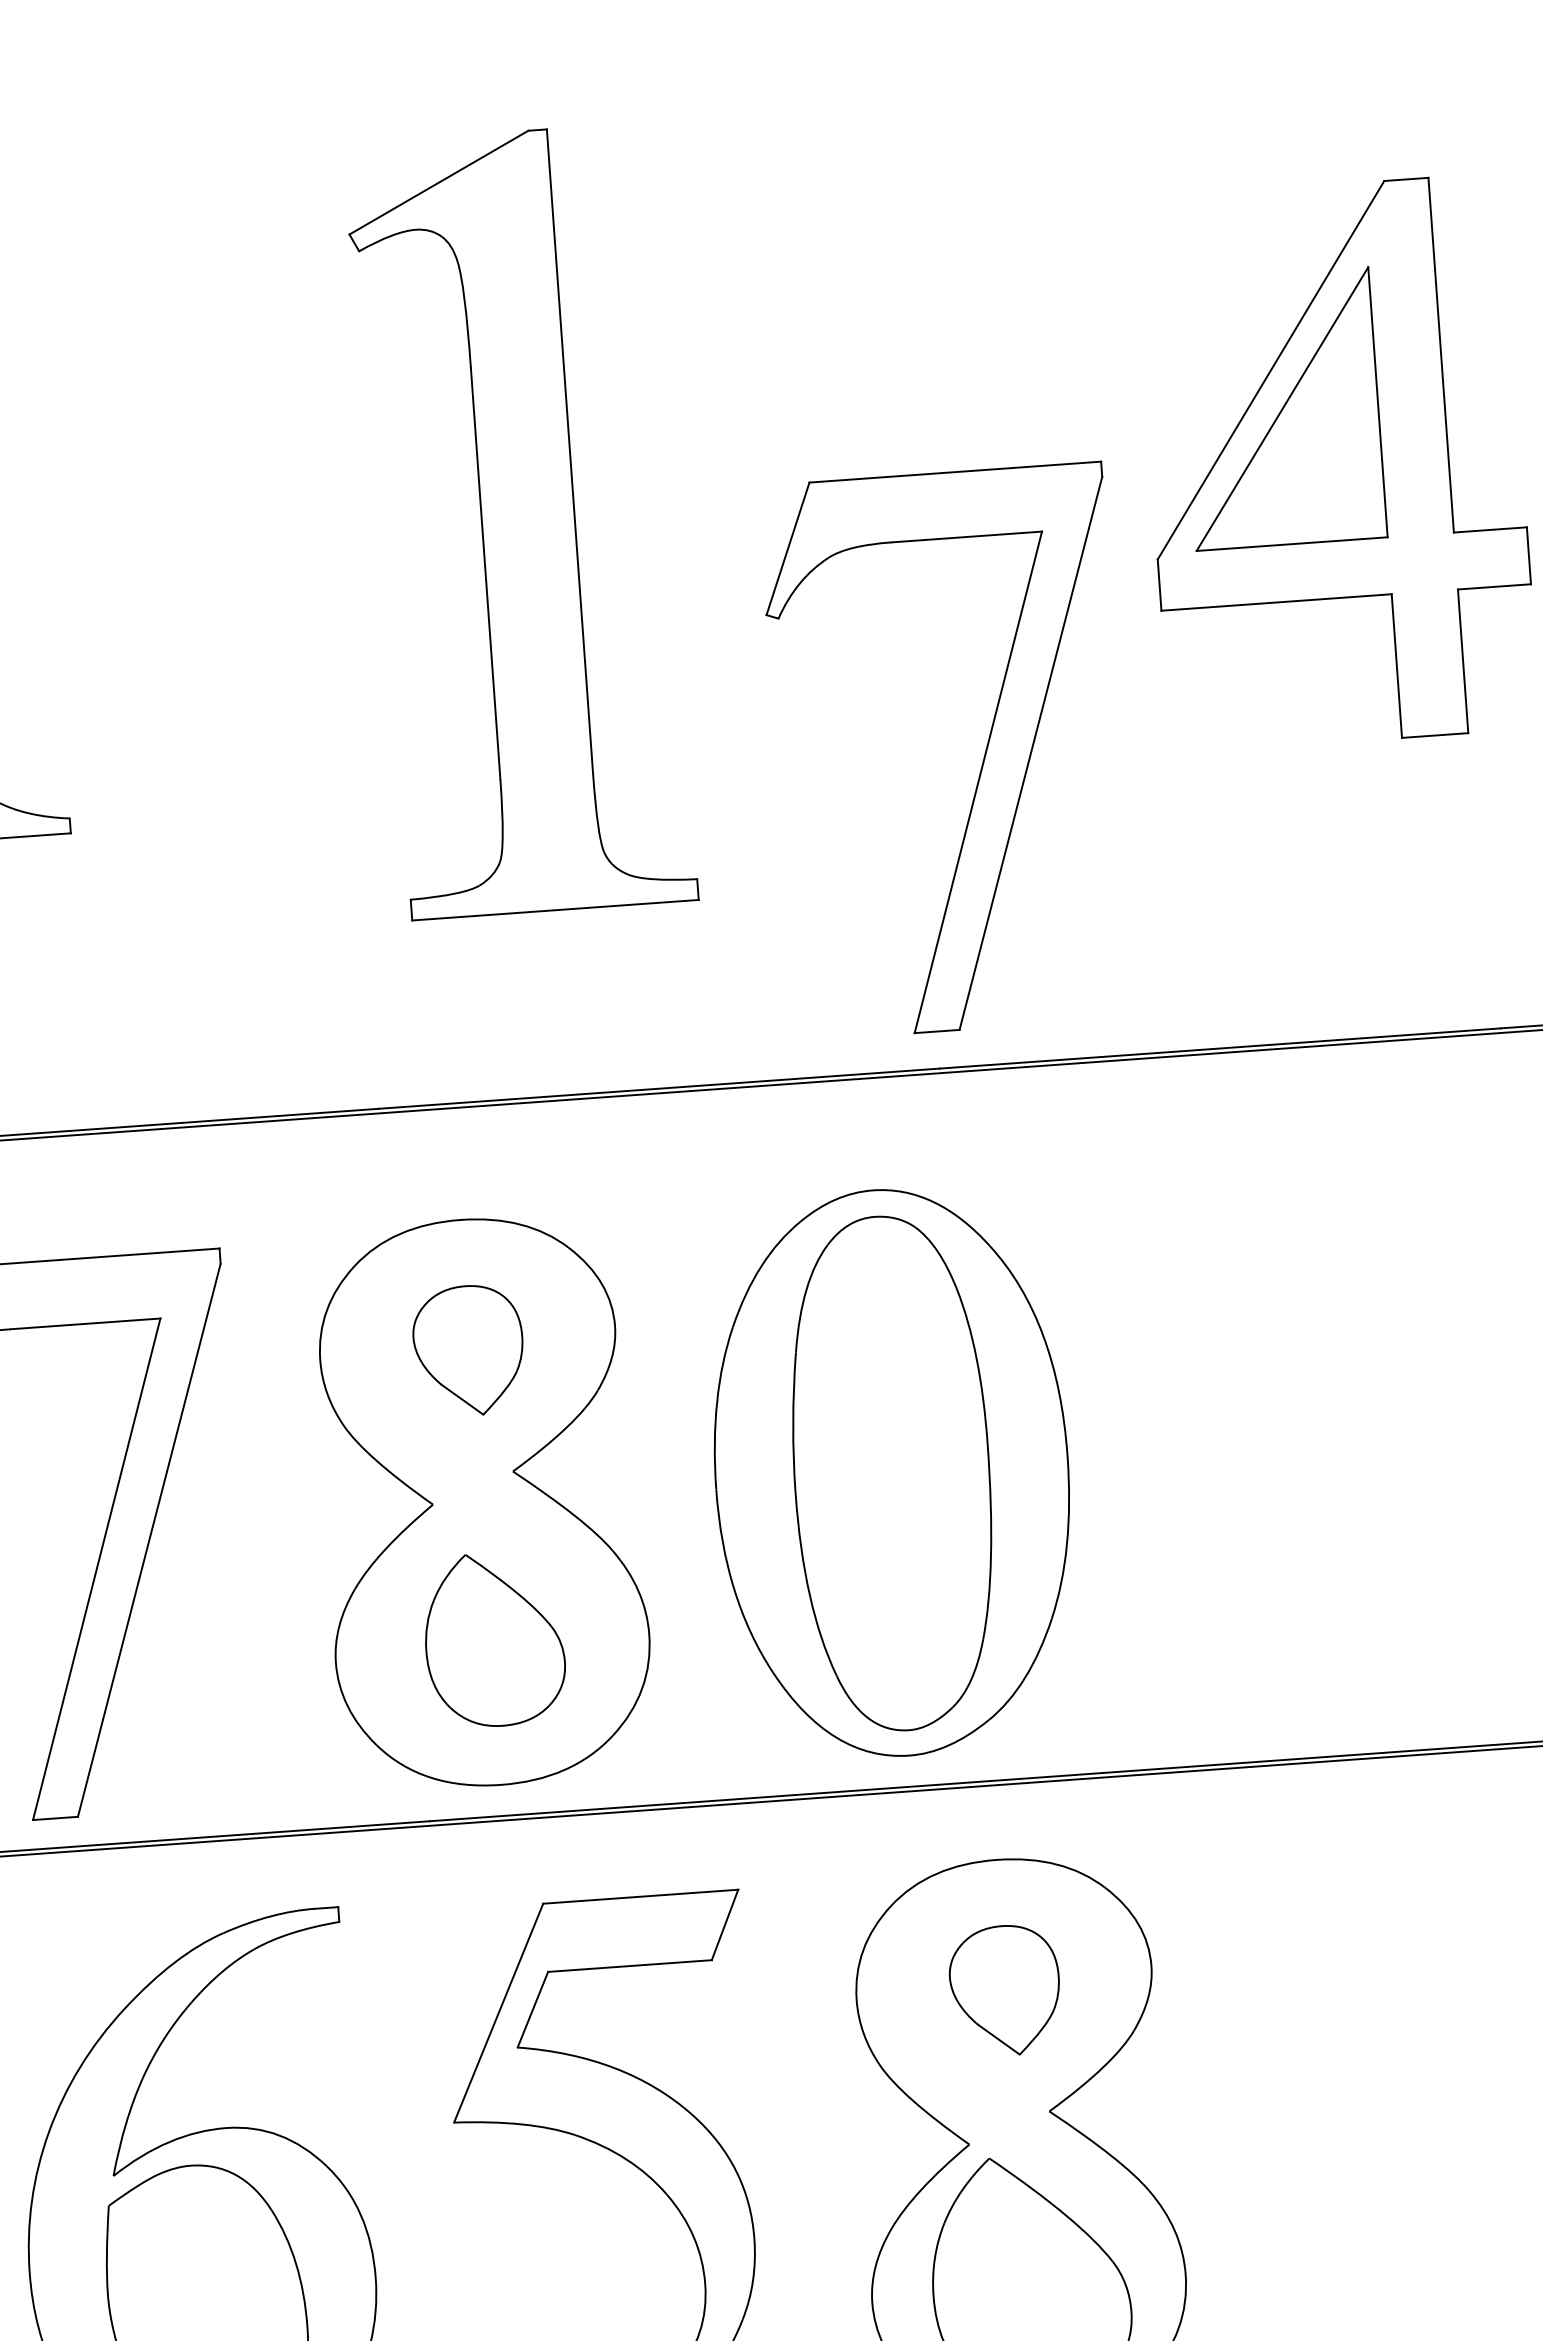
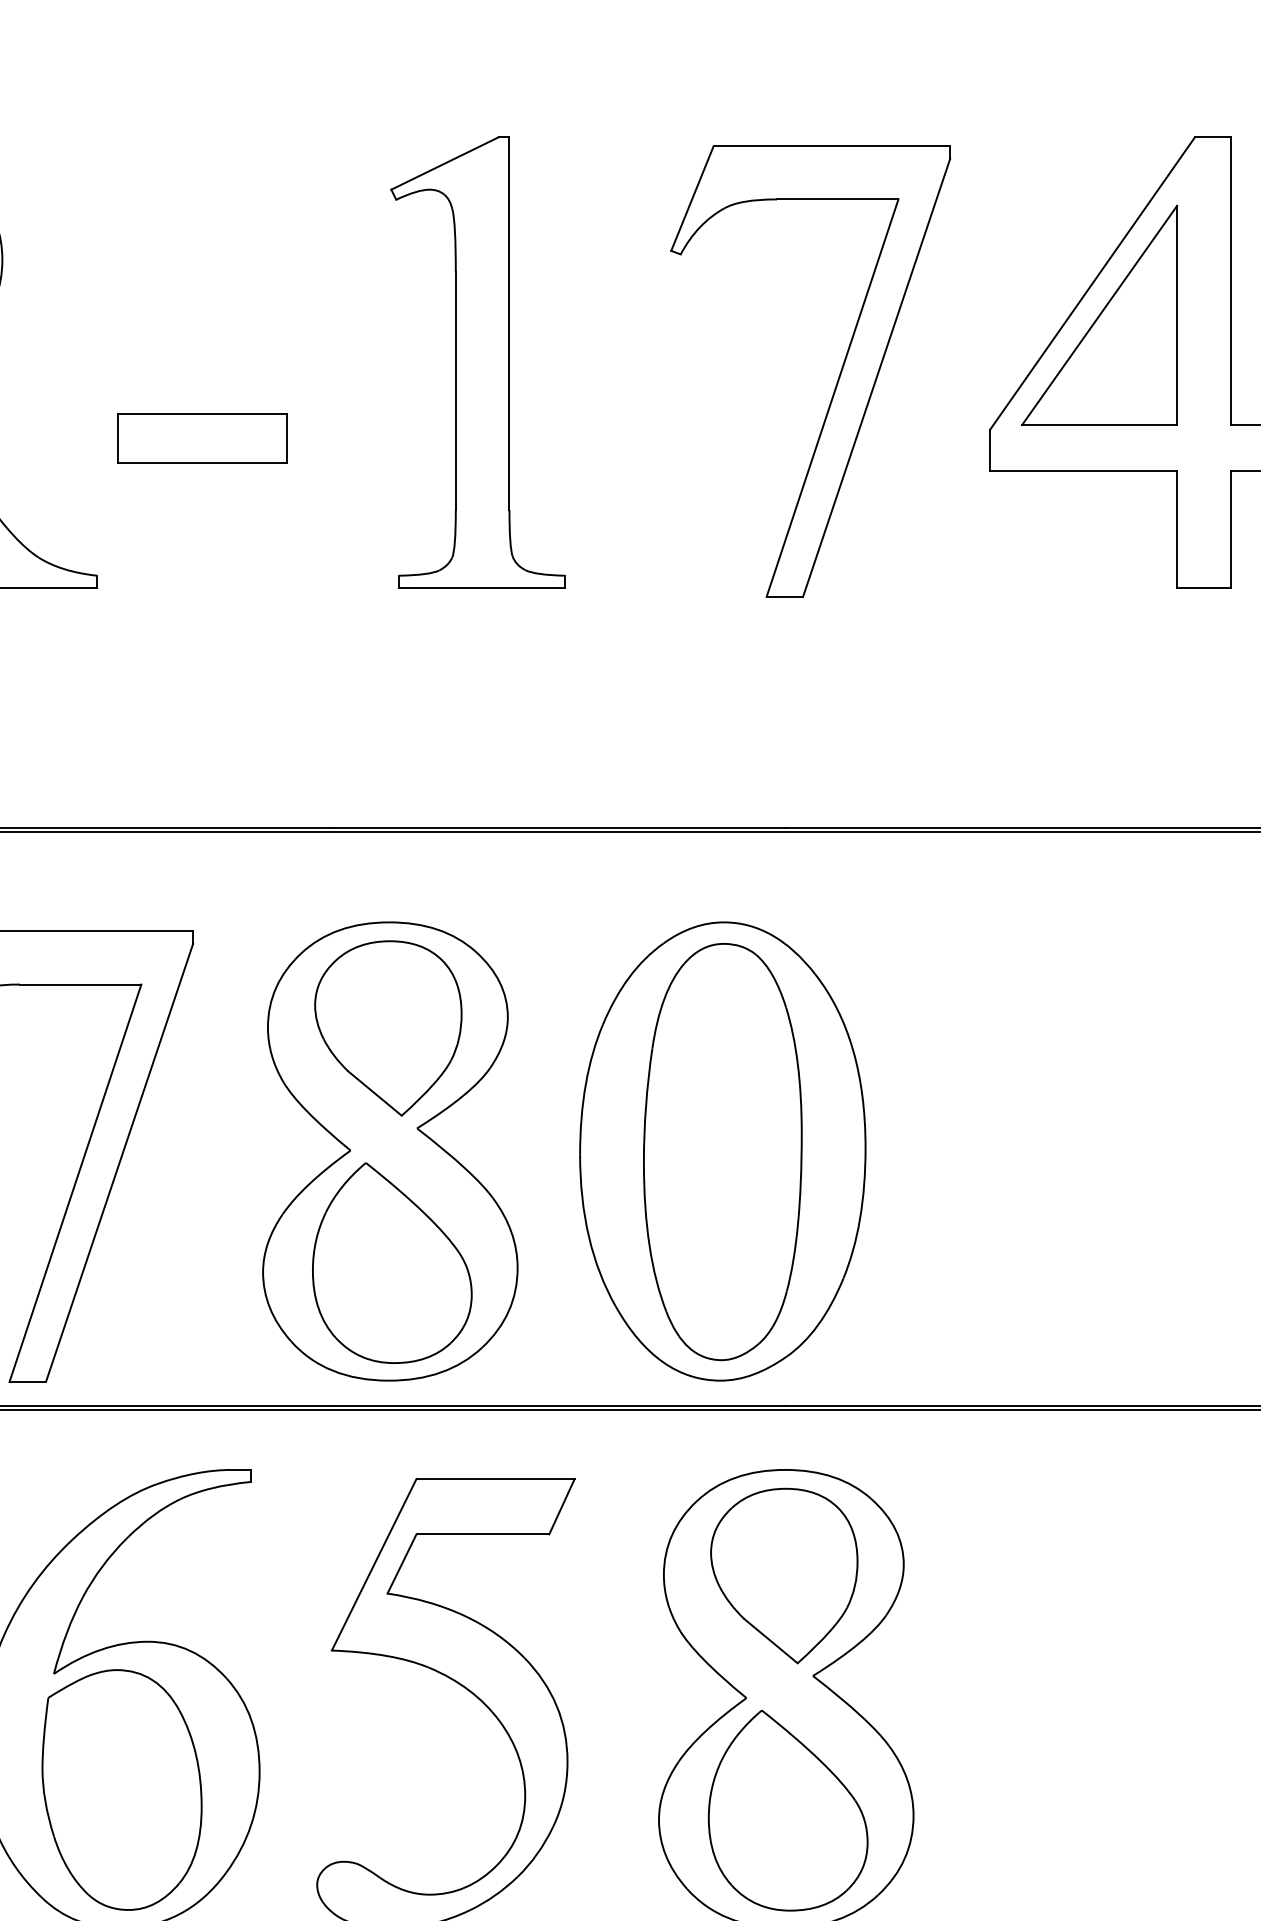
part: (519, 522) -> (477, 362), size x0.71
part: (187, 640) -> (202, 438), added
part: (982, 758) -> (837, 379), moved
part: (468, 1350) -> (388, 1028), size x1.67
part: (494, 1638) -> (392, 1262), size x1.43
part: (1005, 1990) -> (784, 1575), size x1.67

